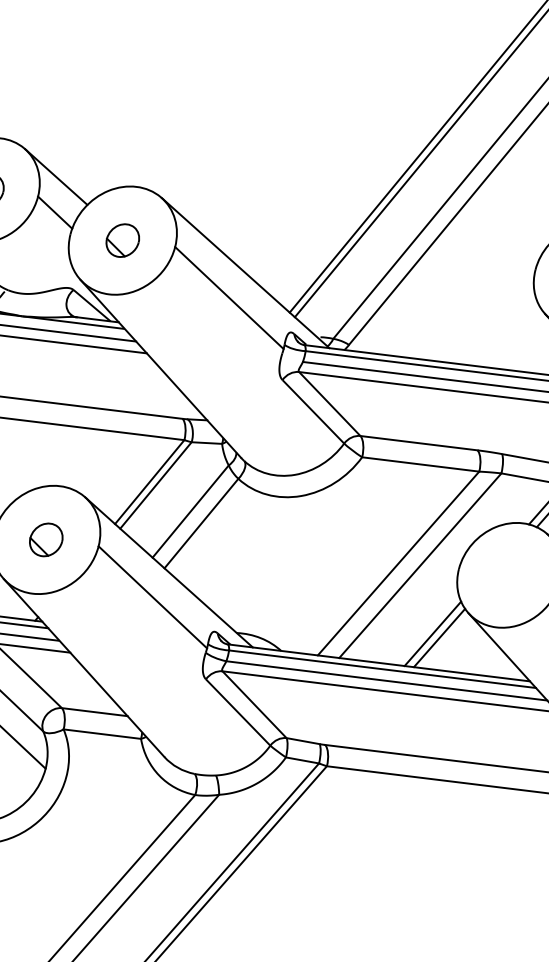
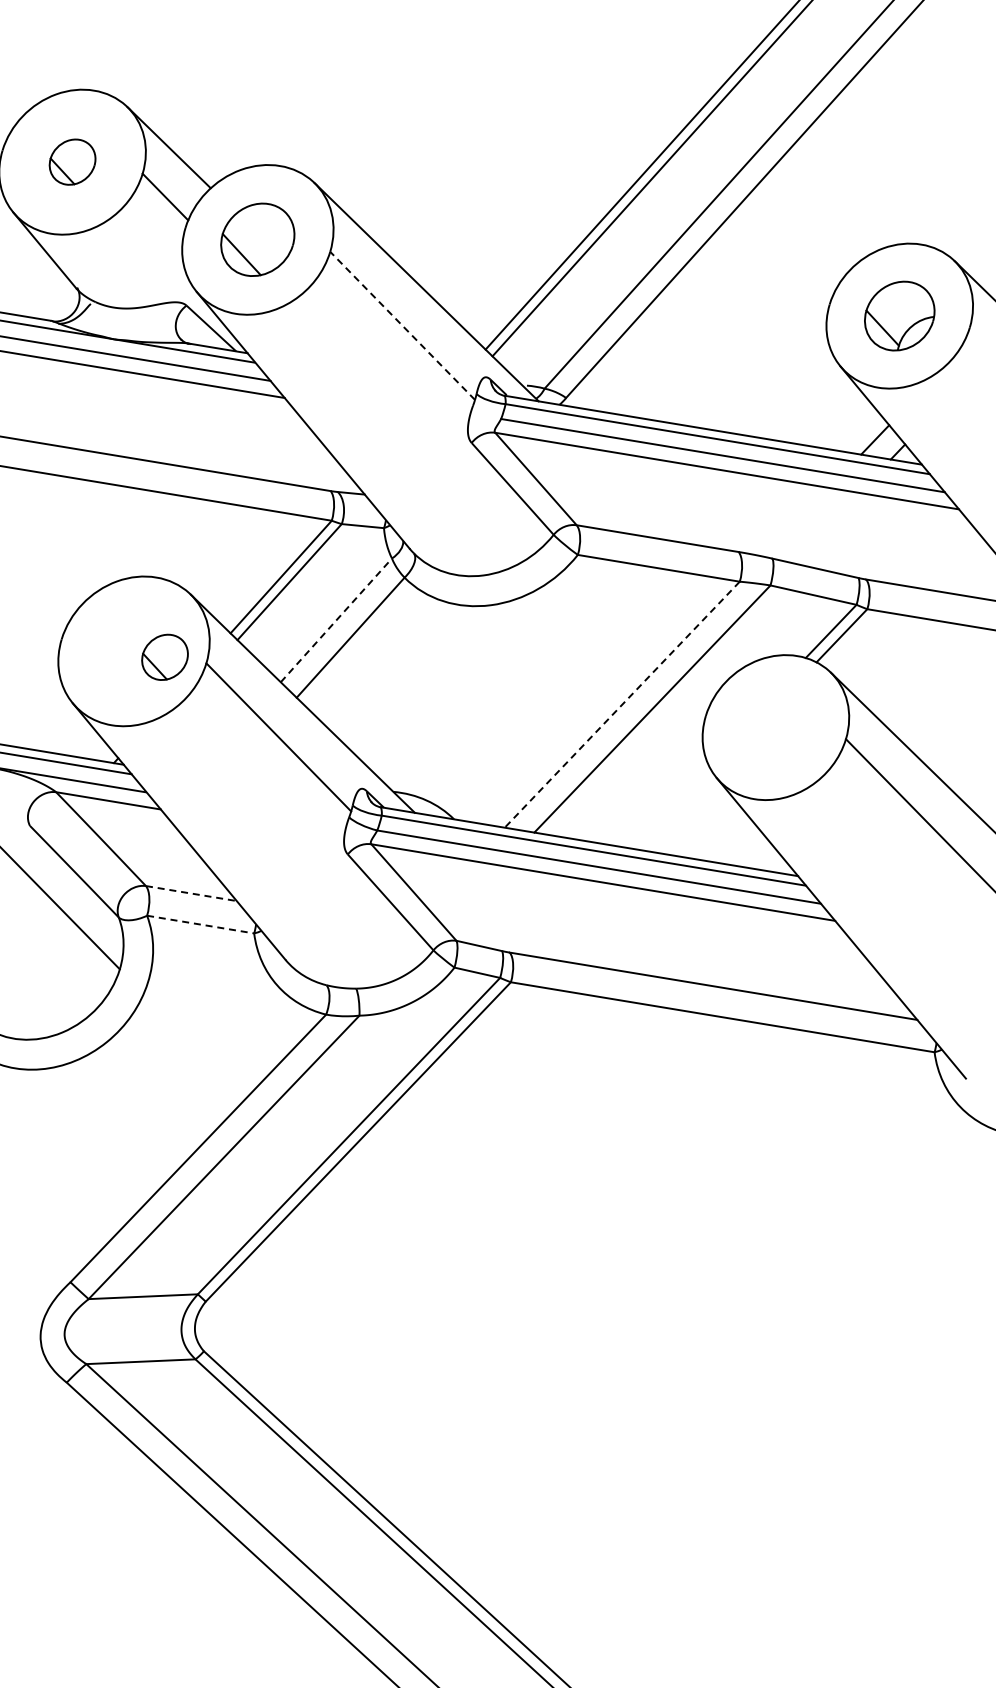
part: (122, 240) -> (257, 239), size x1.6
line: (229, 297) -> (402, 325), solid -> dashed
line: (190, 511) -> (336, 620), solid -> dashed
part: (45, 539) -> (164, 656), moved
line: (398, 564) -> (621, 705), solid -> dashed
line: (432, 633) -> (665, 804), removed
line: (439, 637) -> (674, 810), removed
line: (94, 712) -> (191, 893), solid -> dashed
line: (102, 734) -> (201, 924), solid -> dashed

